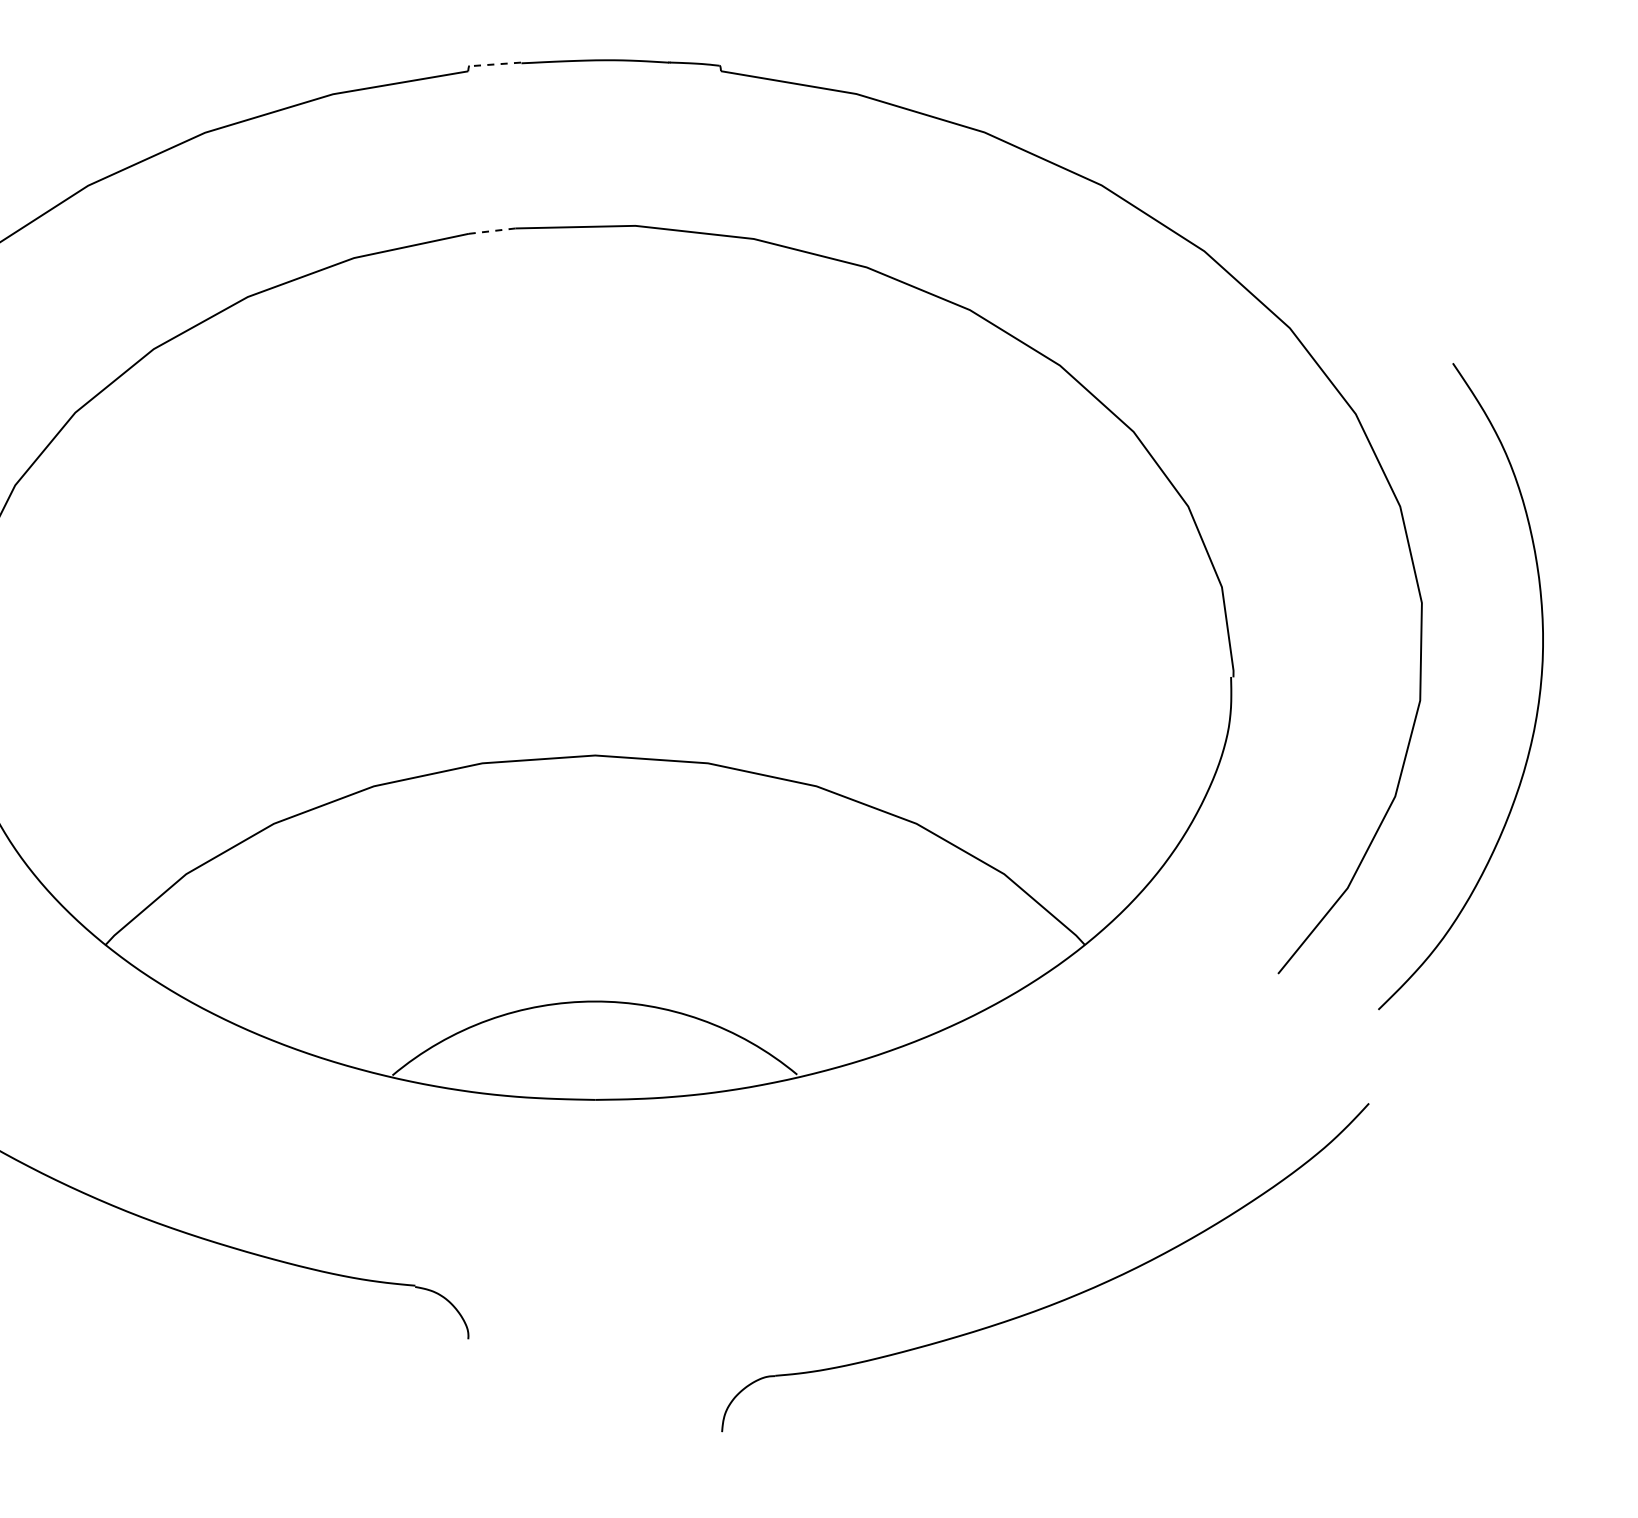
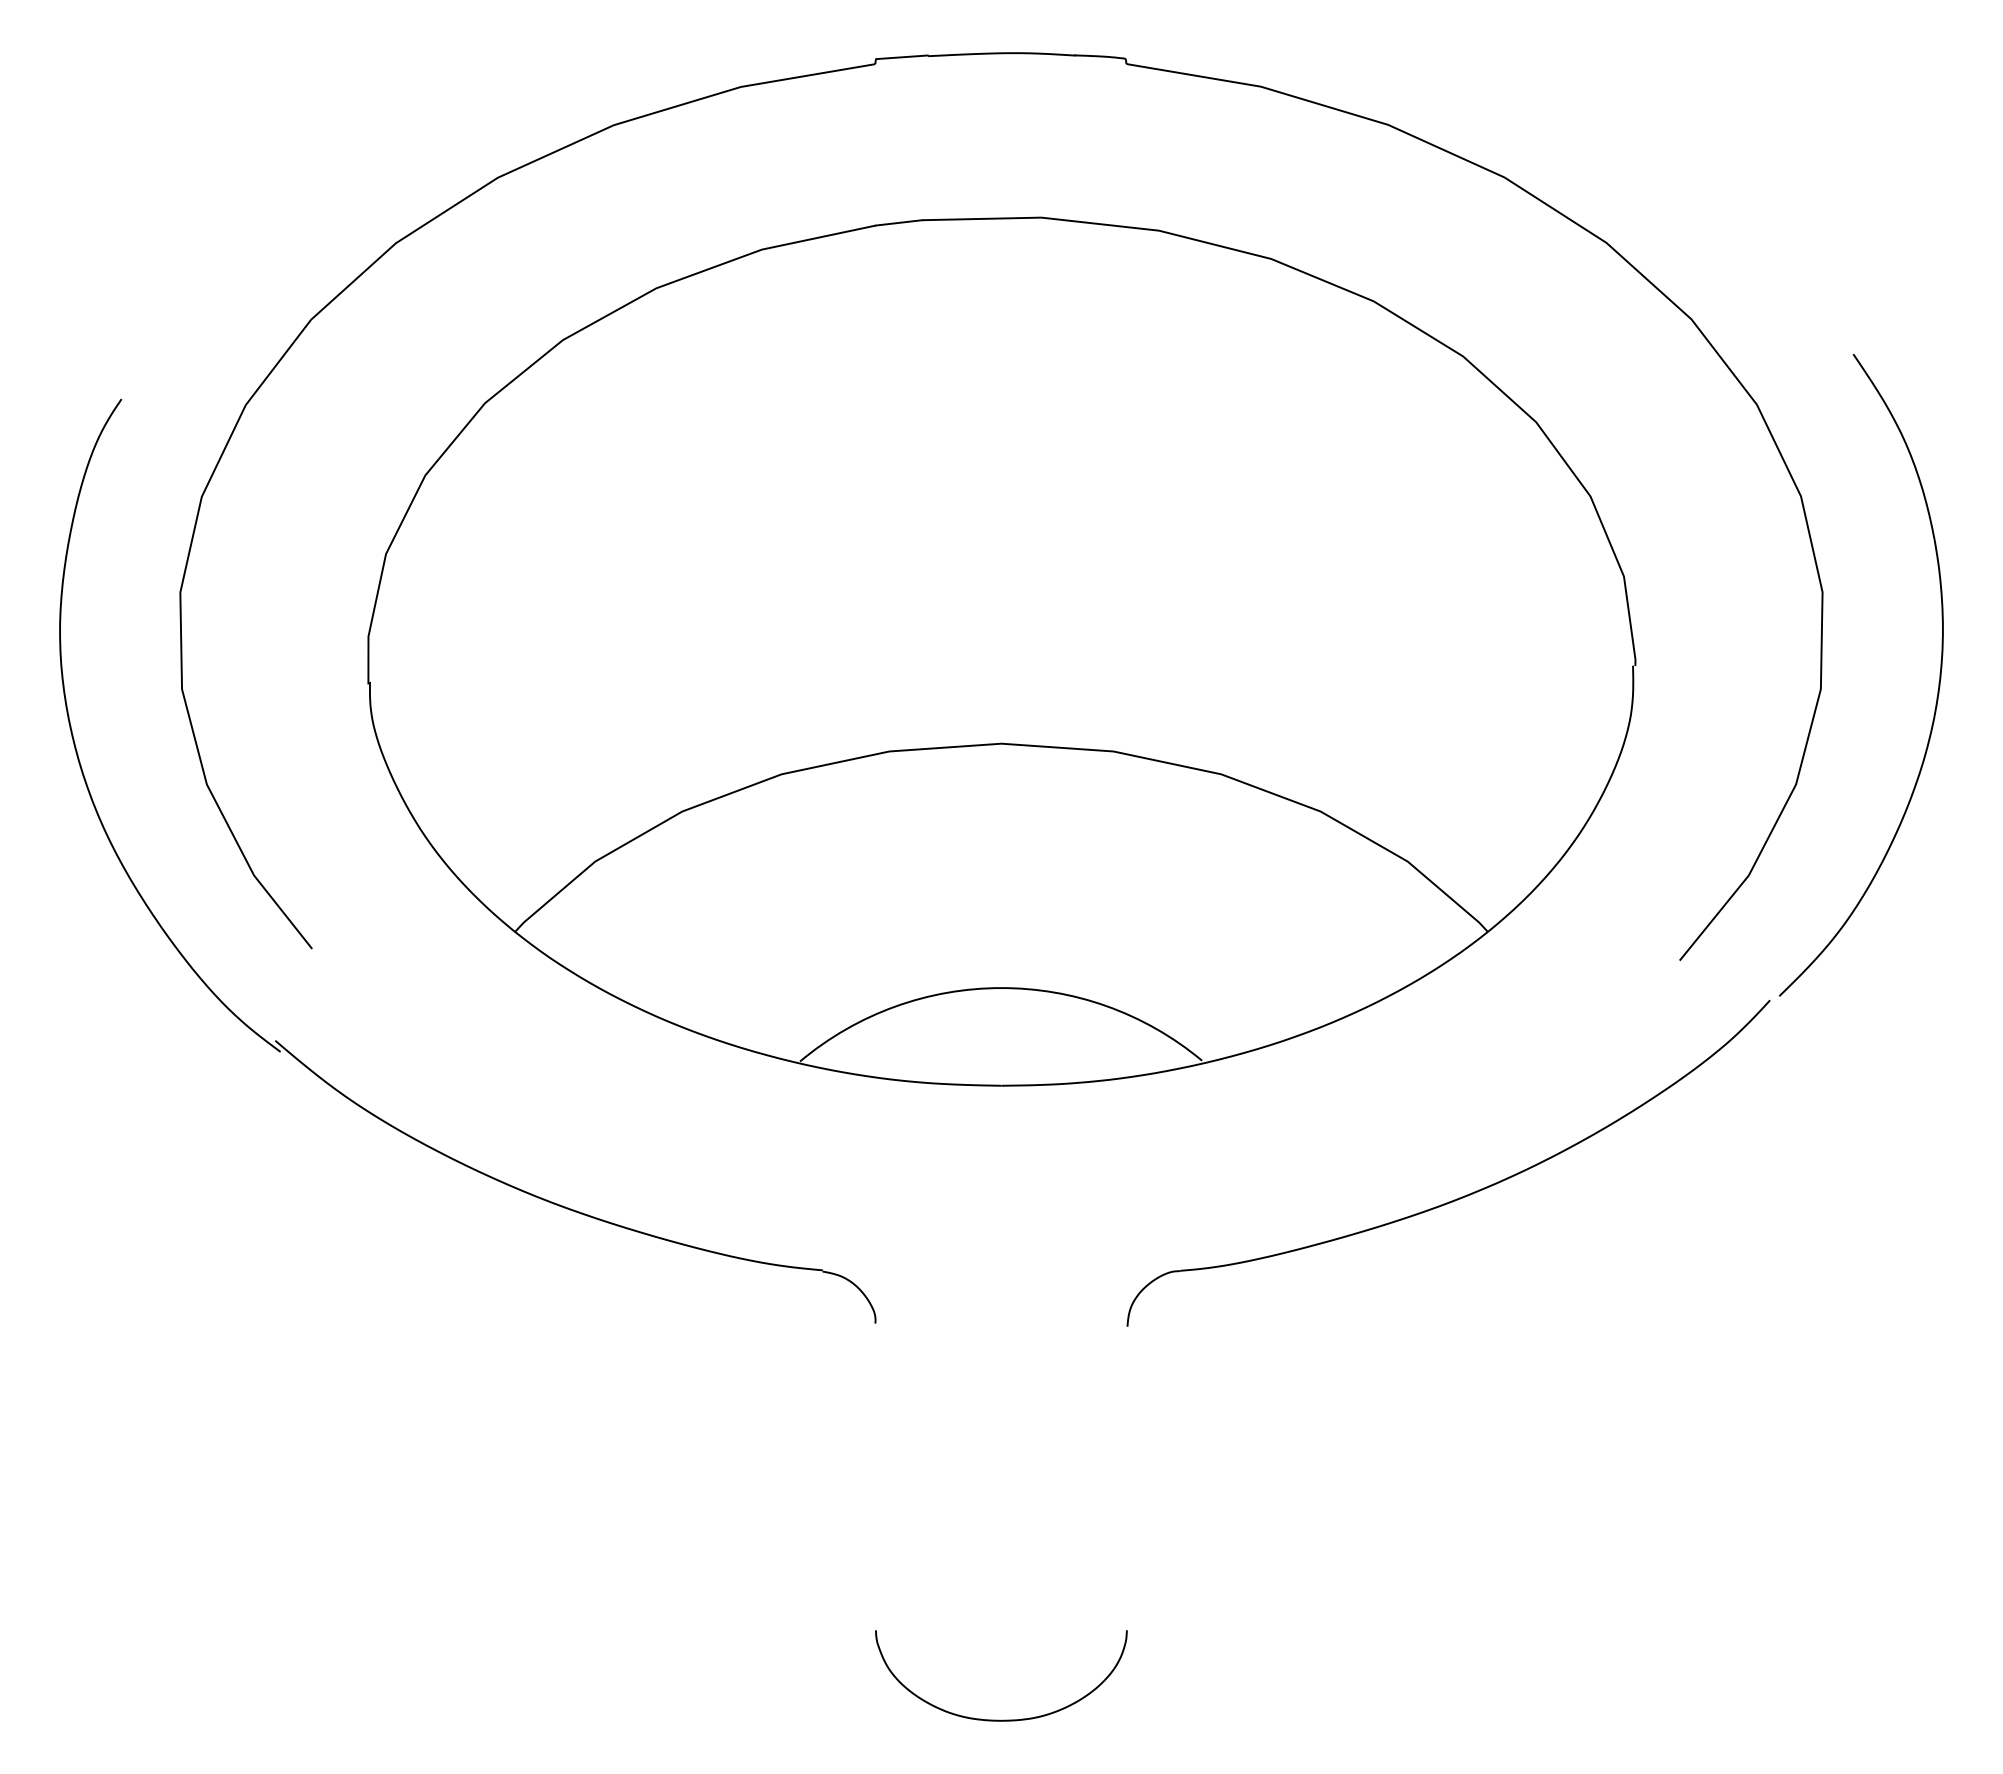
line: (495, 64) -> (902, 57), dashed -> solid
line: (491, 230) -> (898, 222), dashed -> solid
part: (1058, 1300) -> (1461, 1196), moved

